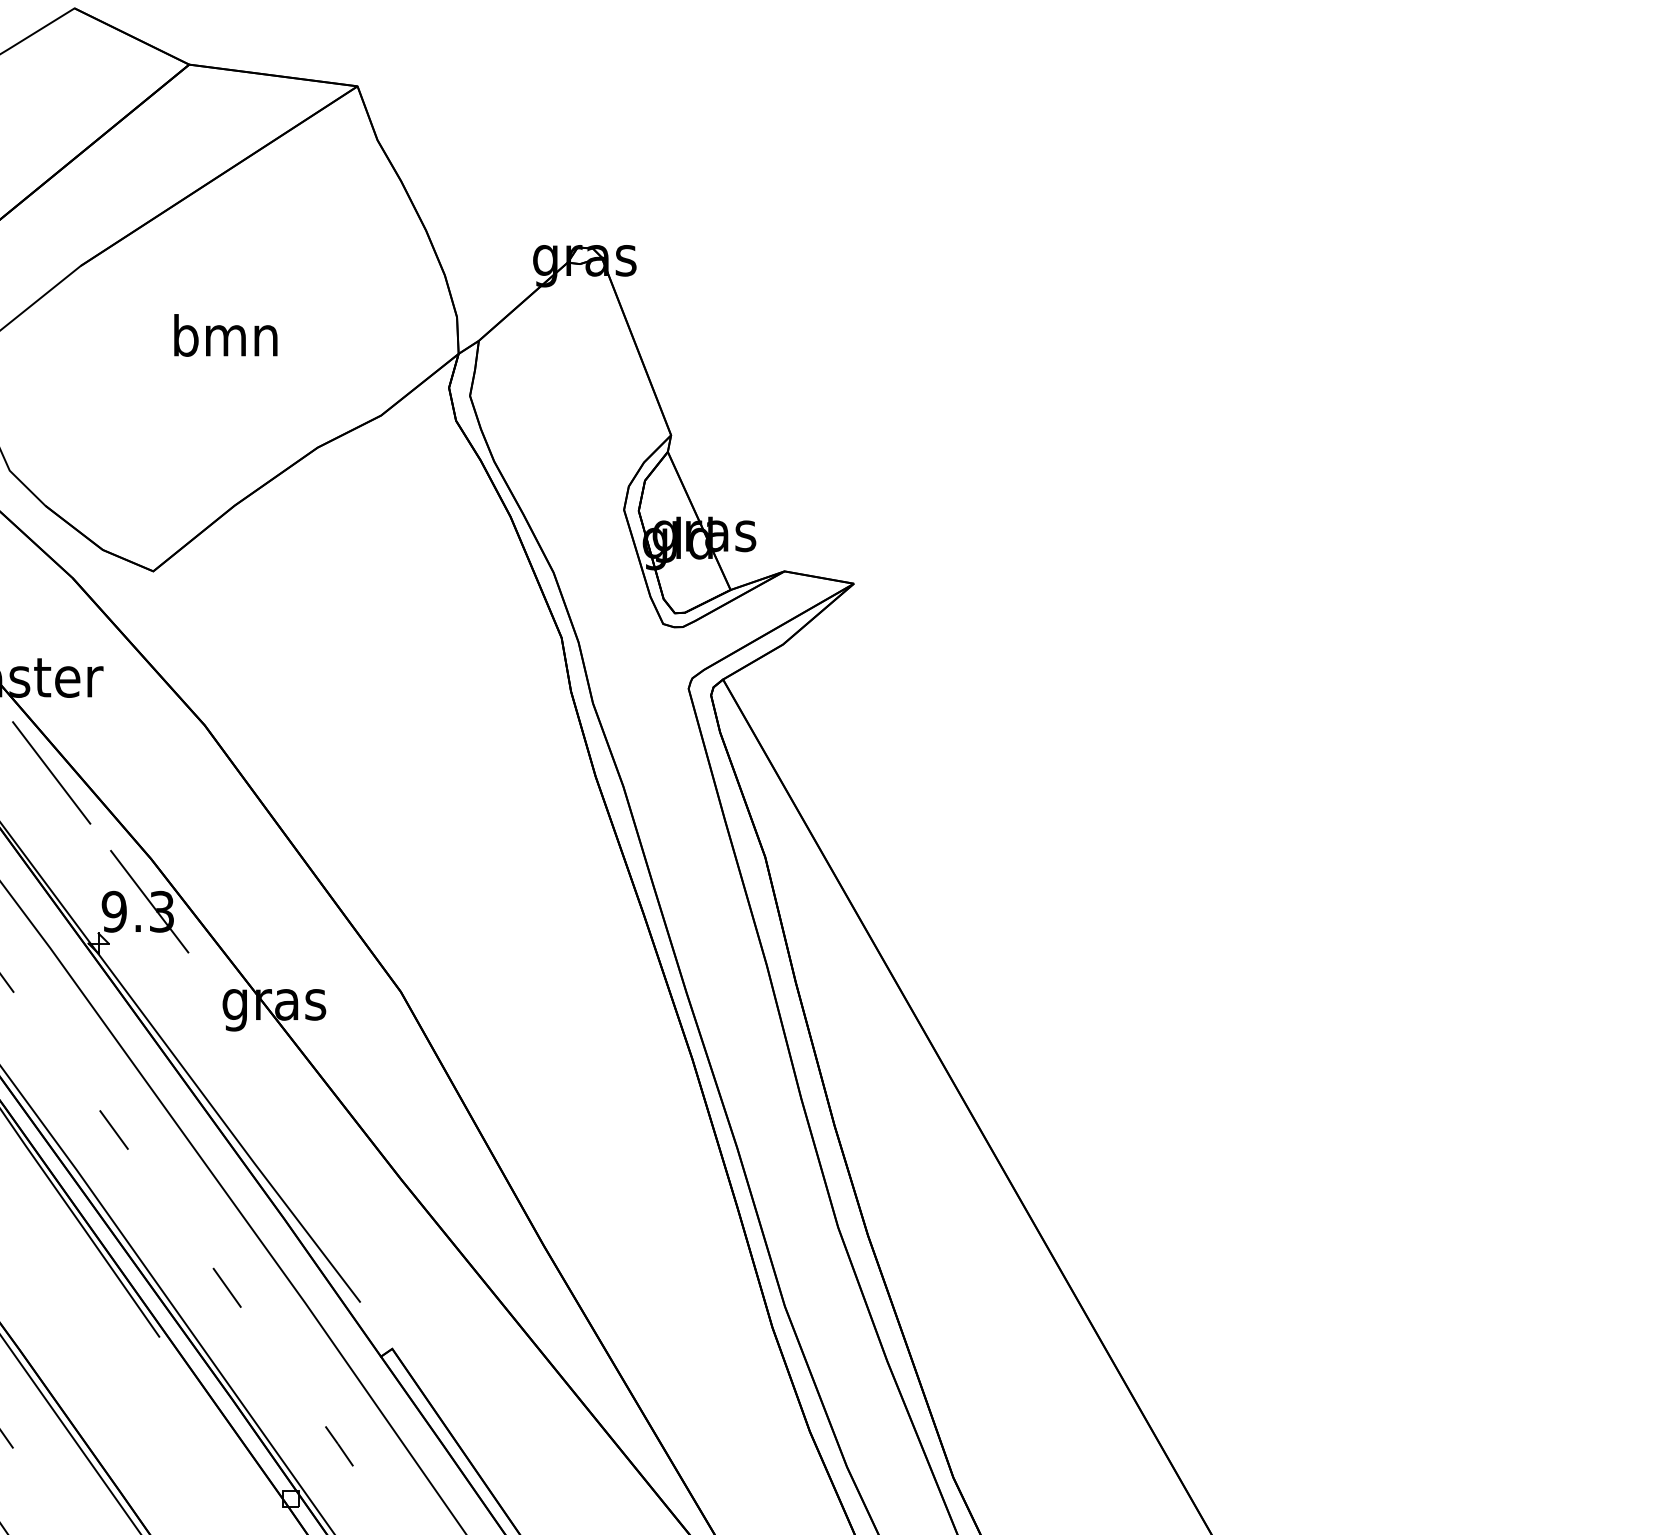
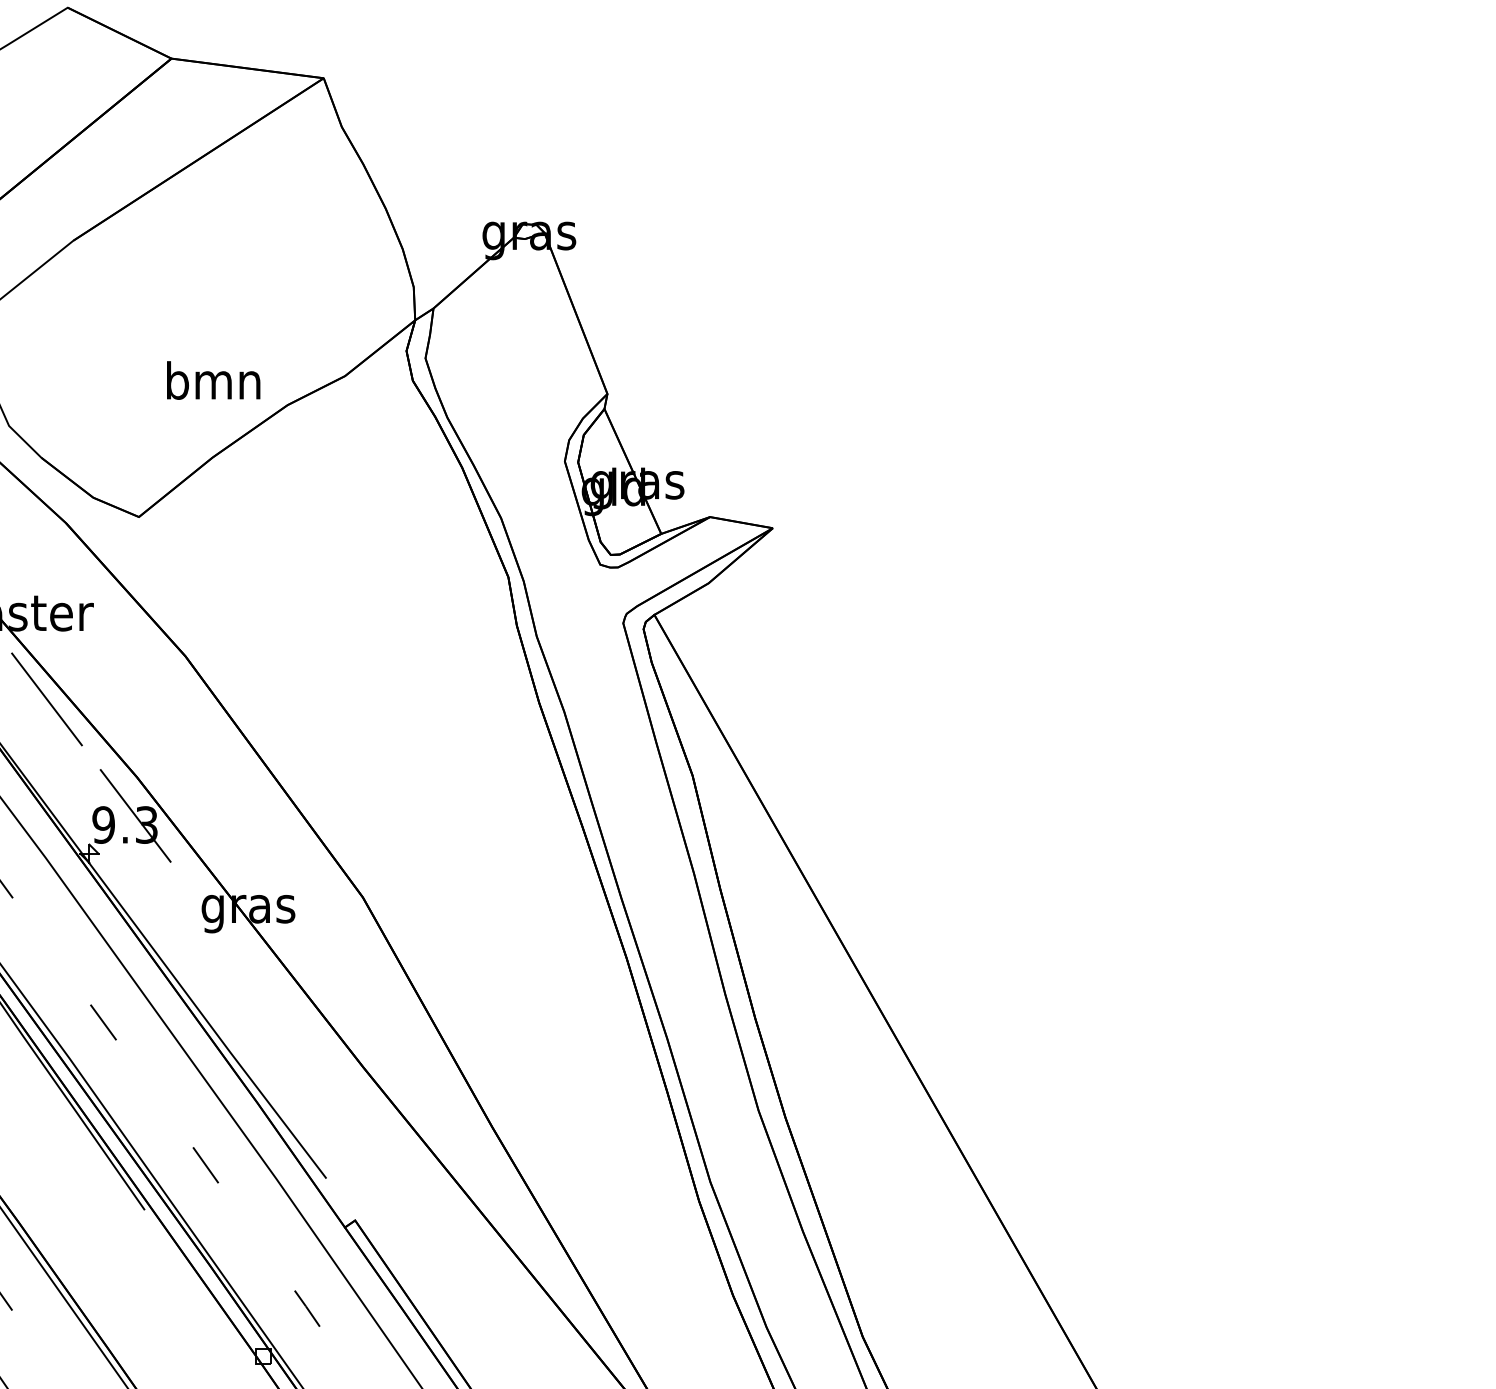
text: (225, 335) -> (213, 380), moved

